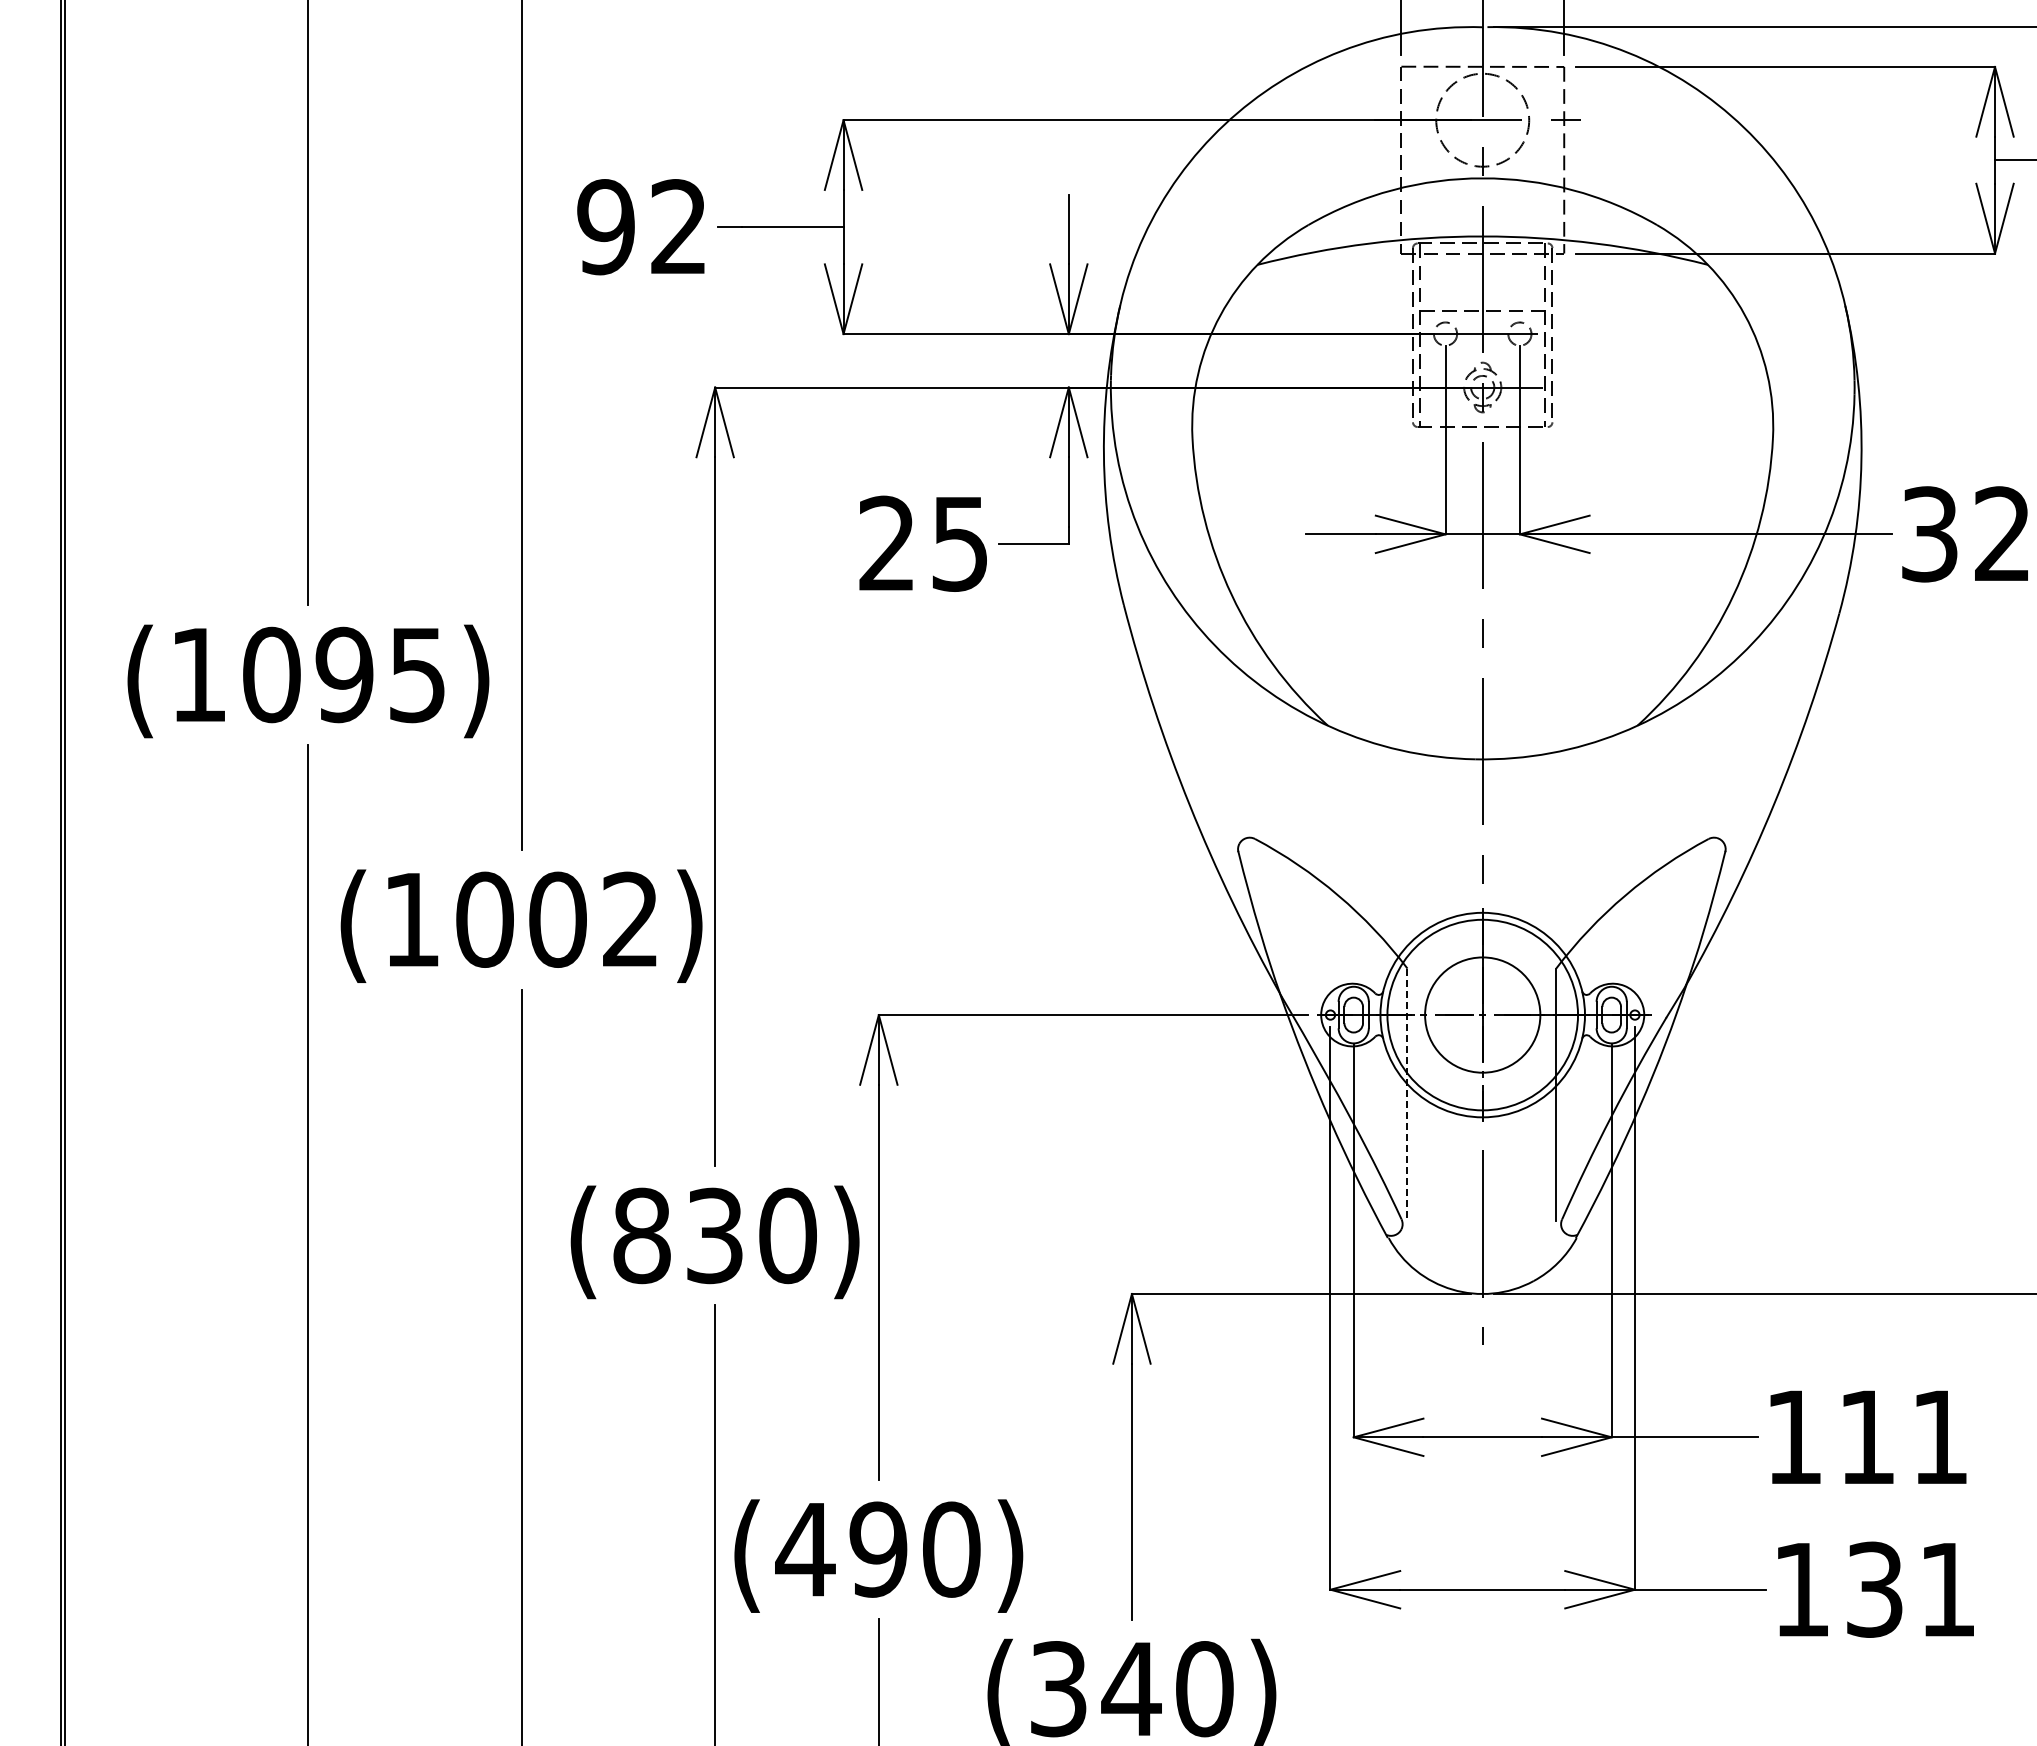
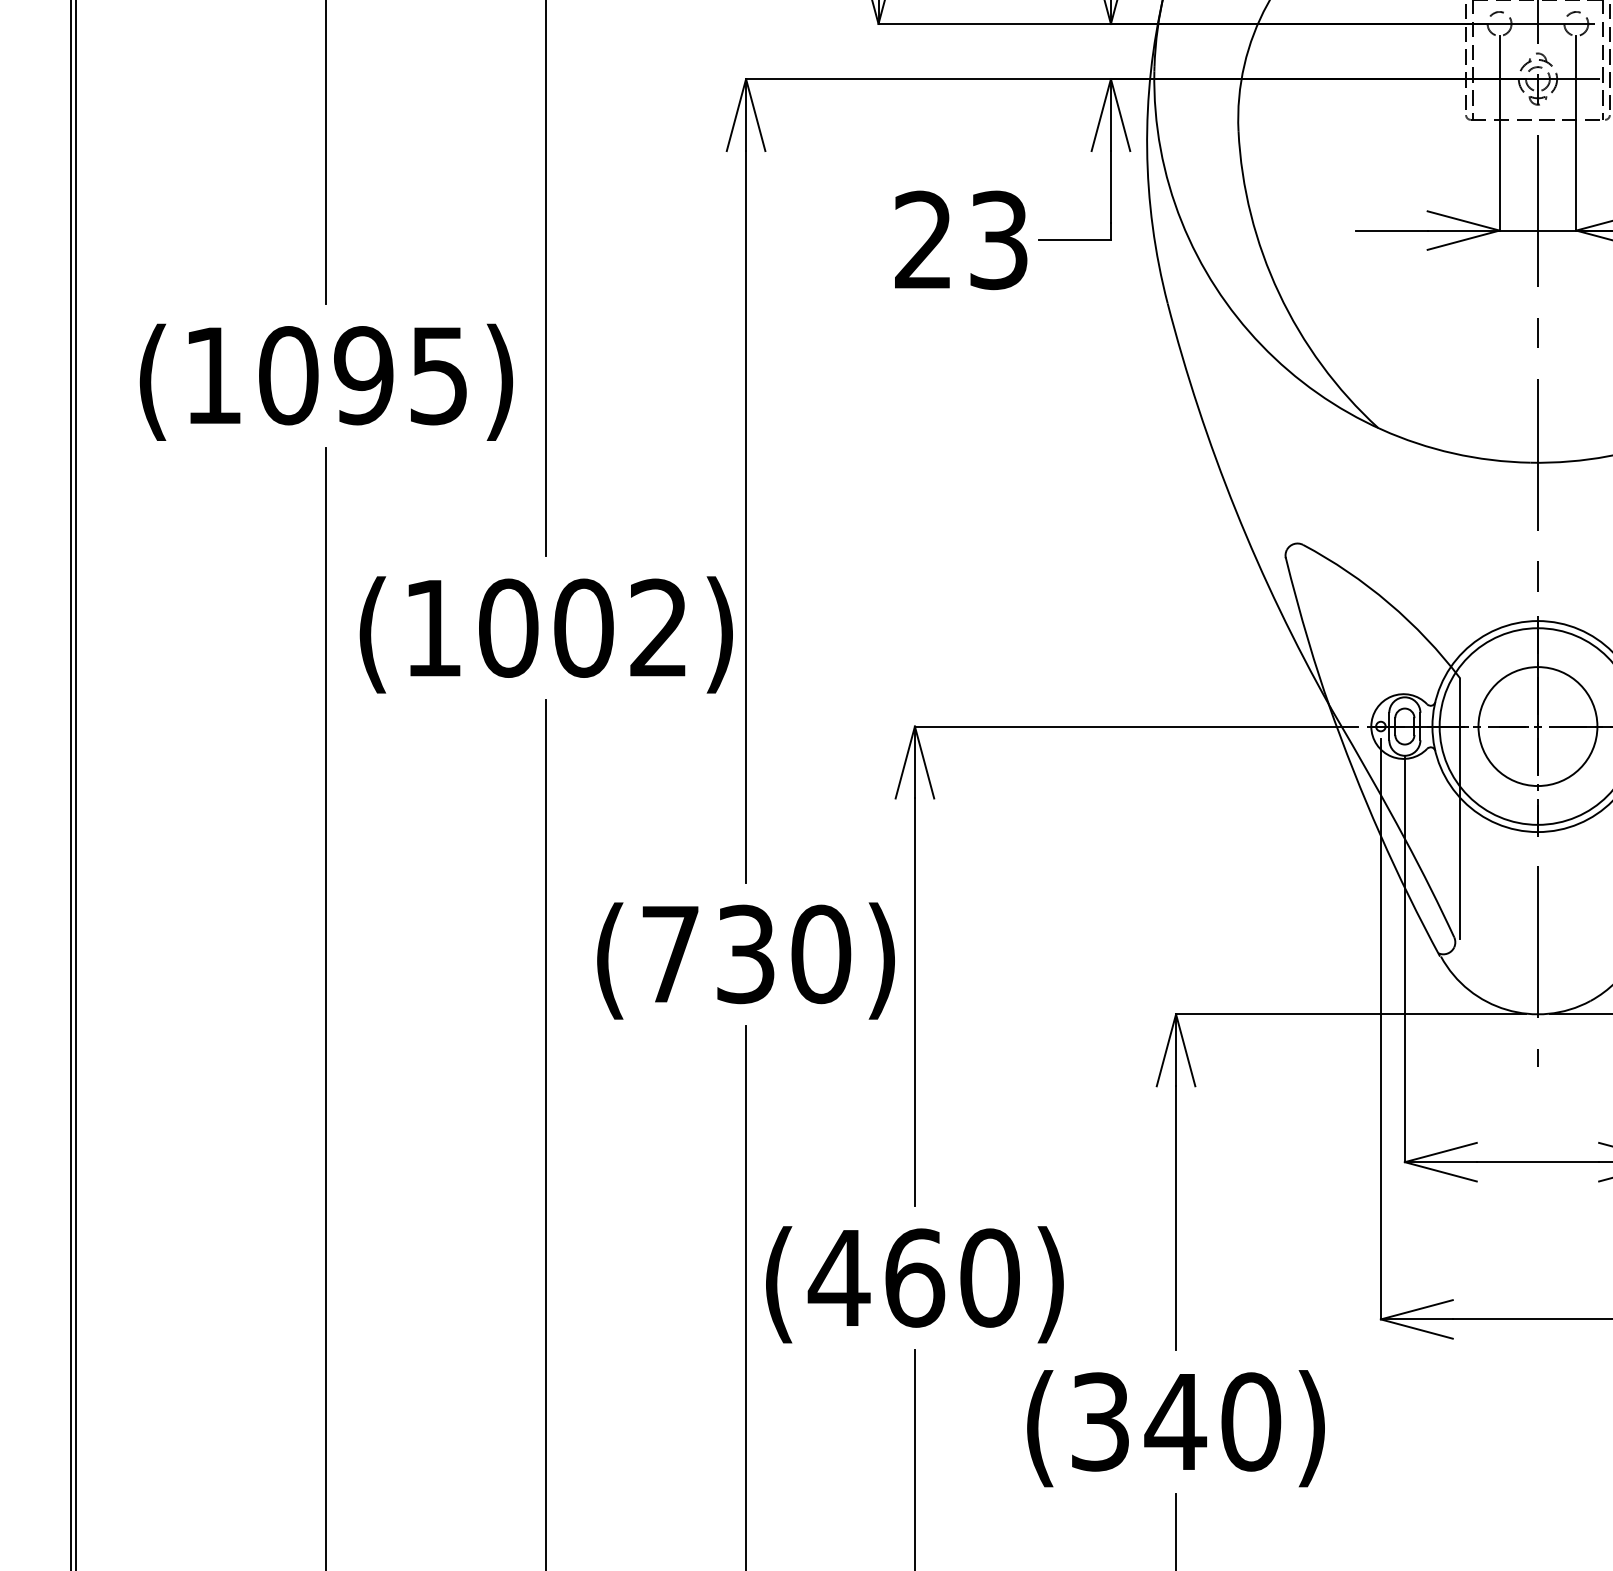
text: (959, 543) -> (998, 240), 25 -> 23
line: (1407, 1095) -> (1460, 809), dashed -> solid
text: (641, 1235) -> (670, 953), (830) -> (730)
text: (878, 1549) -> (914, 1277), (490) -> (460)

